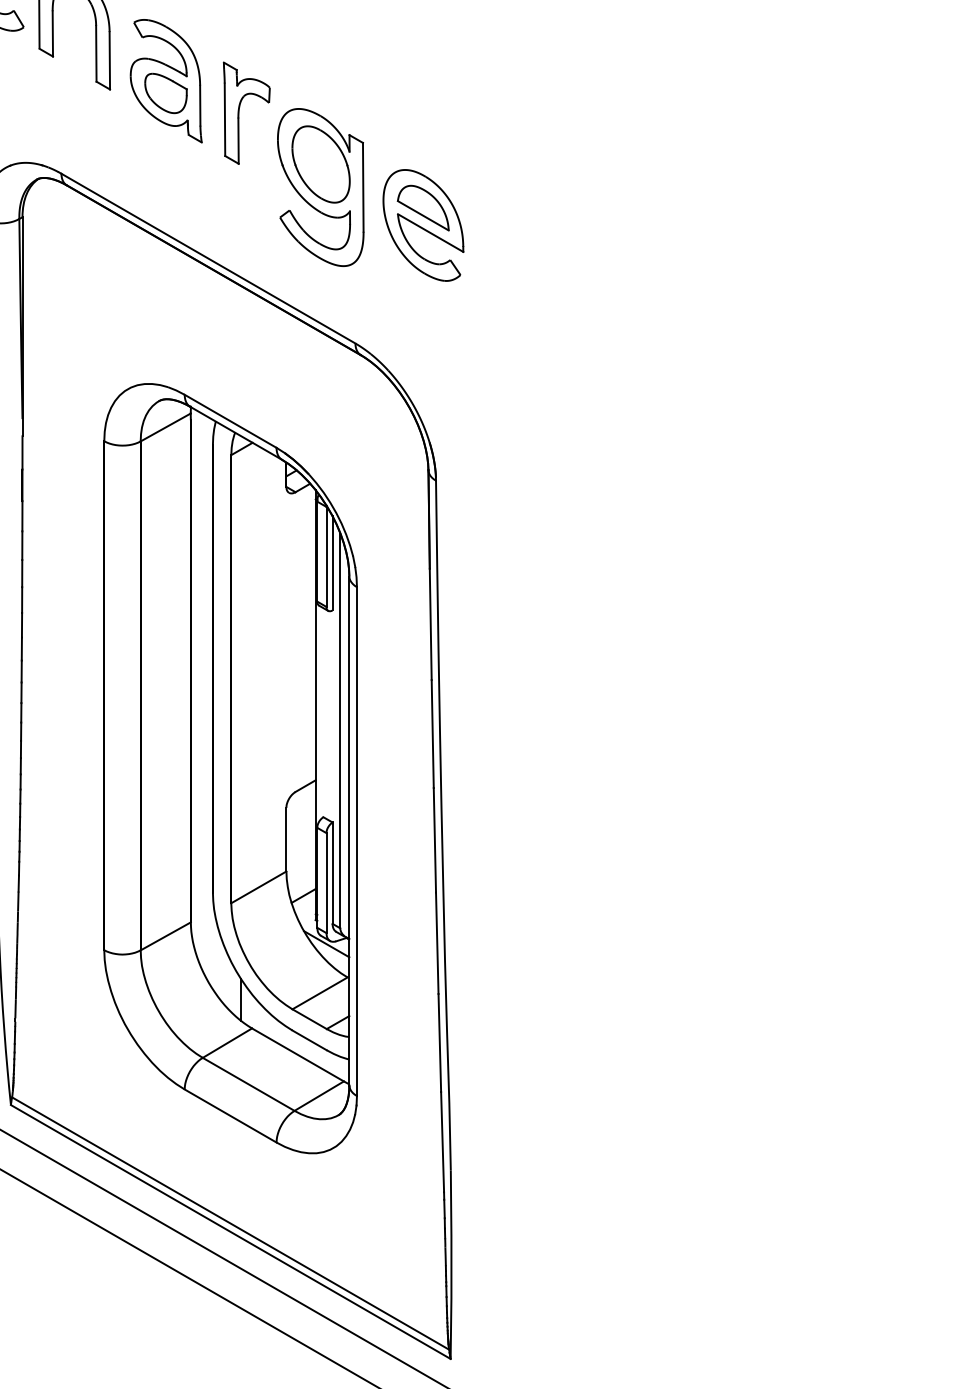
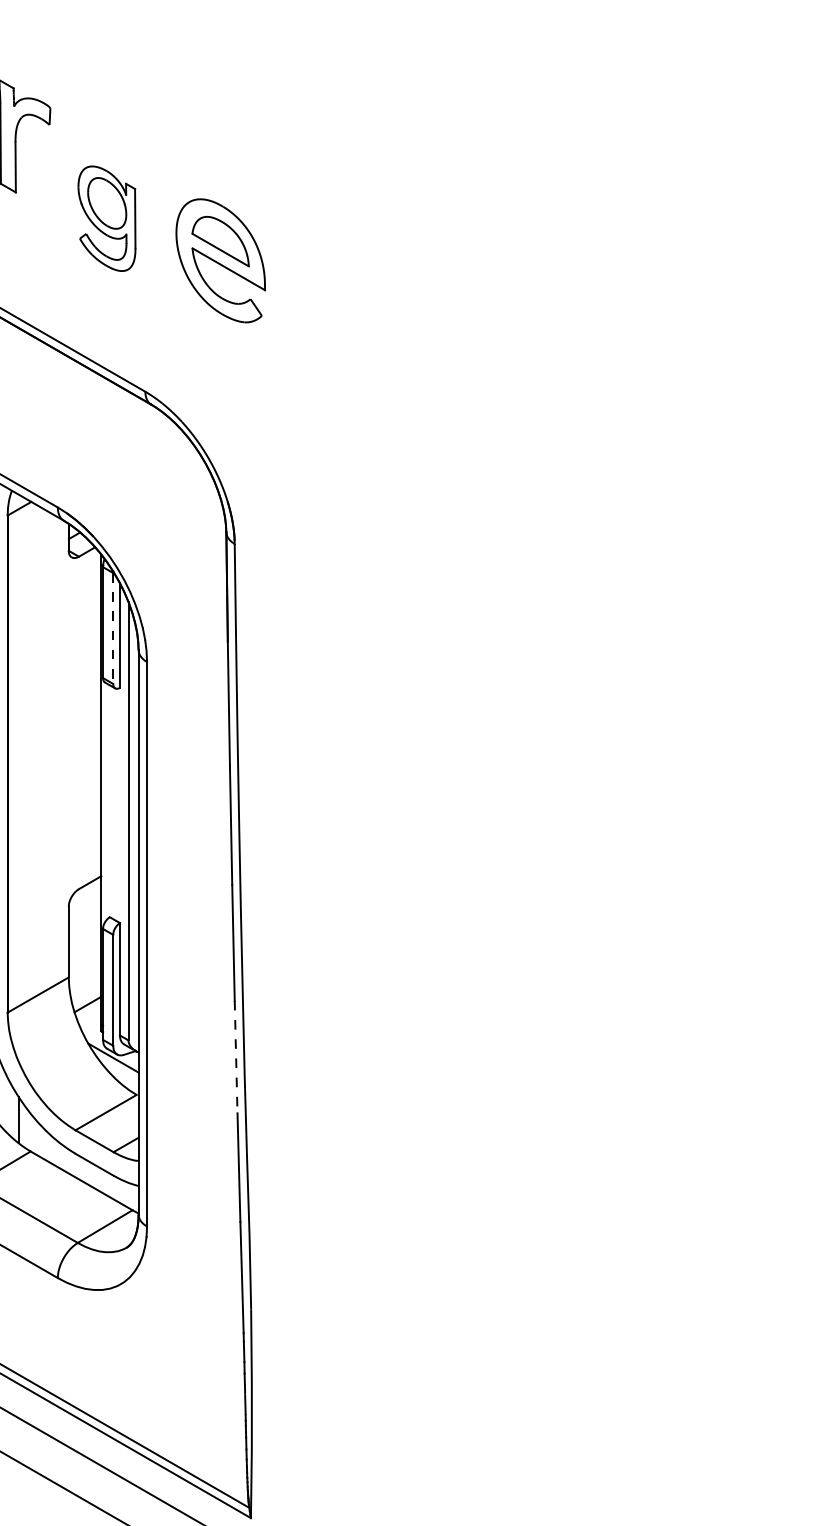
part: (320, 187) -> (106, 218), size x0.6
line: (326, 556) -> (113, 628), solid -> dashed
line: (437, 943) -> (236, 1057), solid -> dashed

